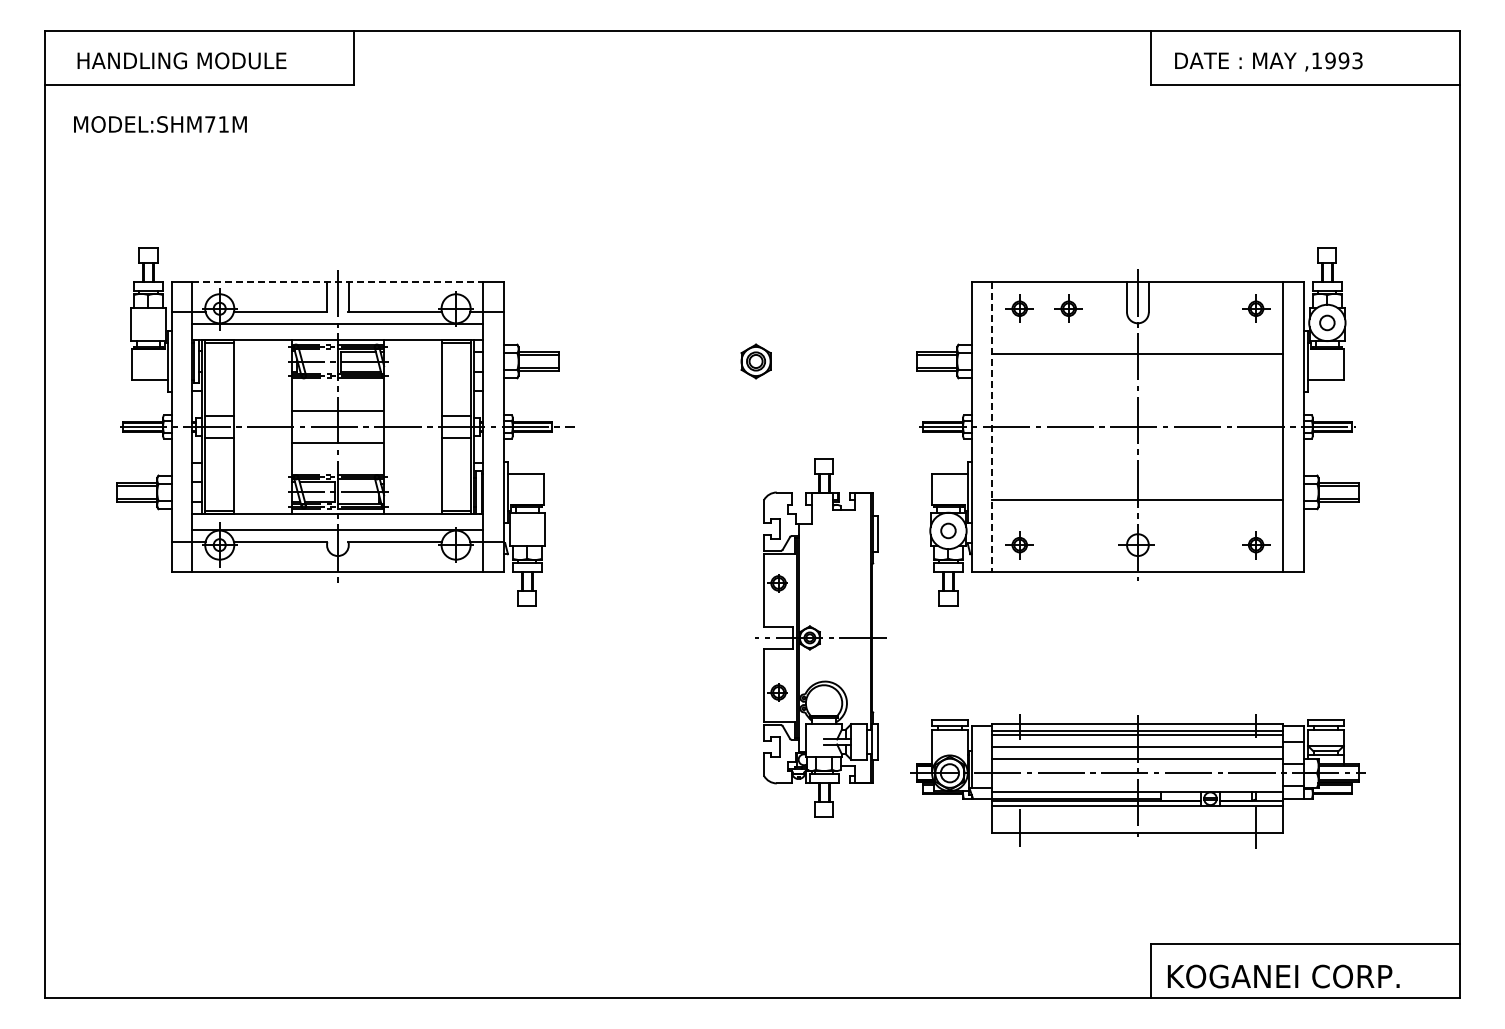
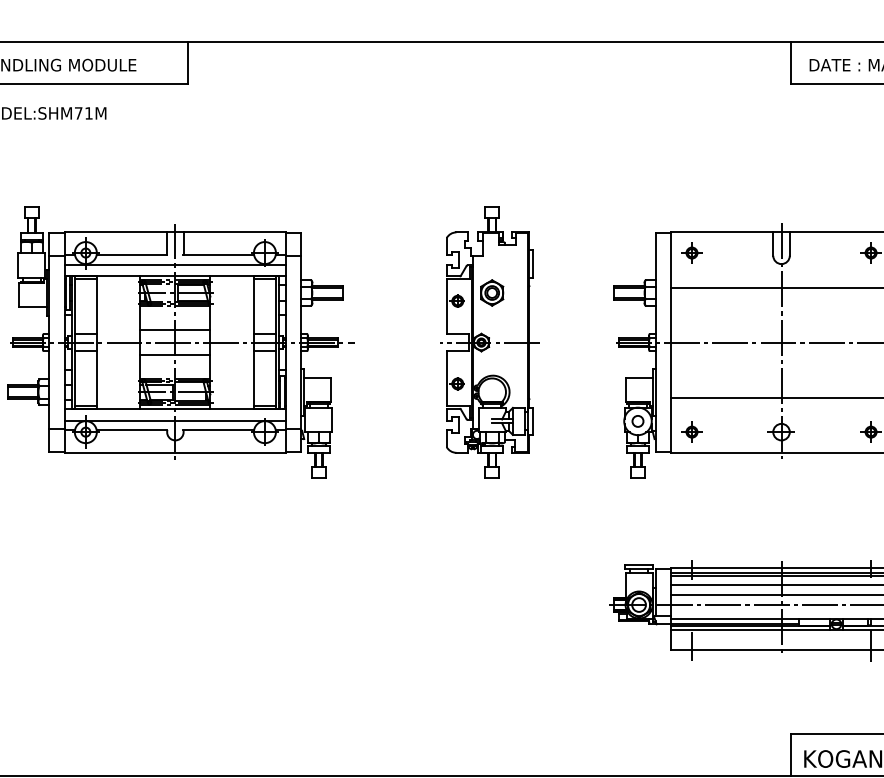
line: (338, 281) -> (175, 232), dashed -> solid
part: (1068, 308) -> (728, 252), removed
line: (992, 427) -> (671, 343), dashed -> solid
part: (820, 637) -> (489, 342), moved

